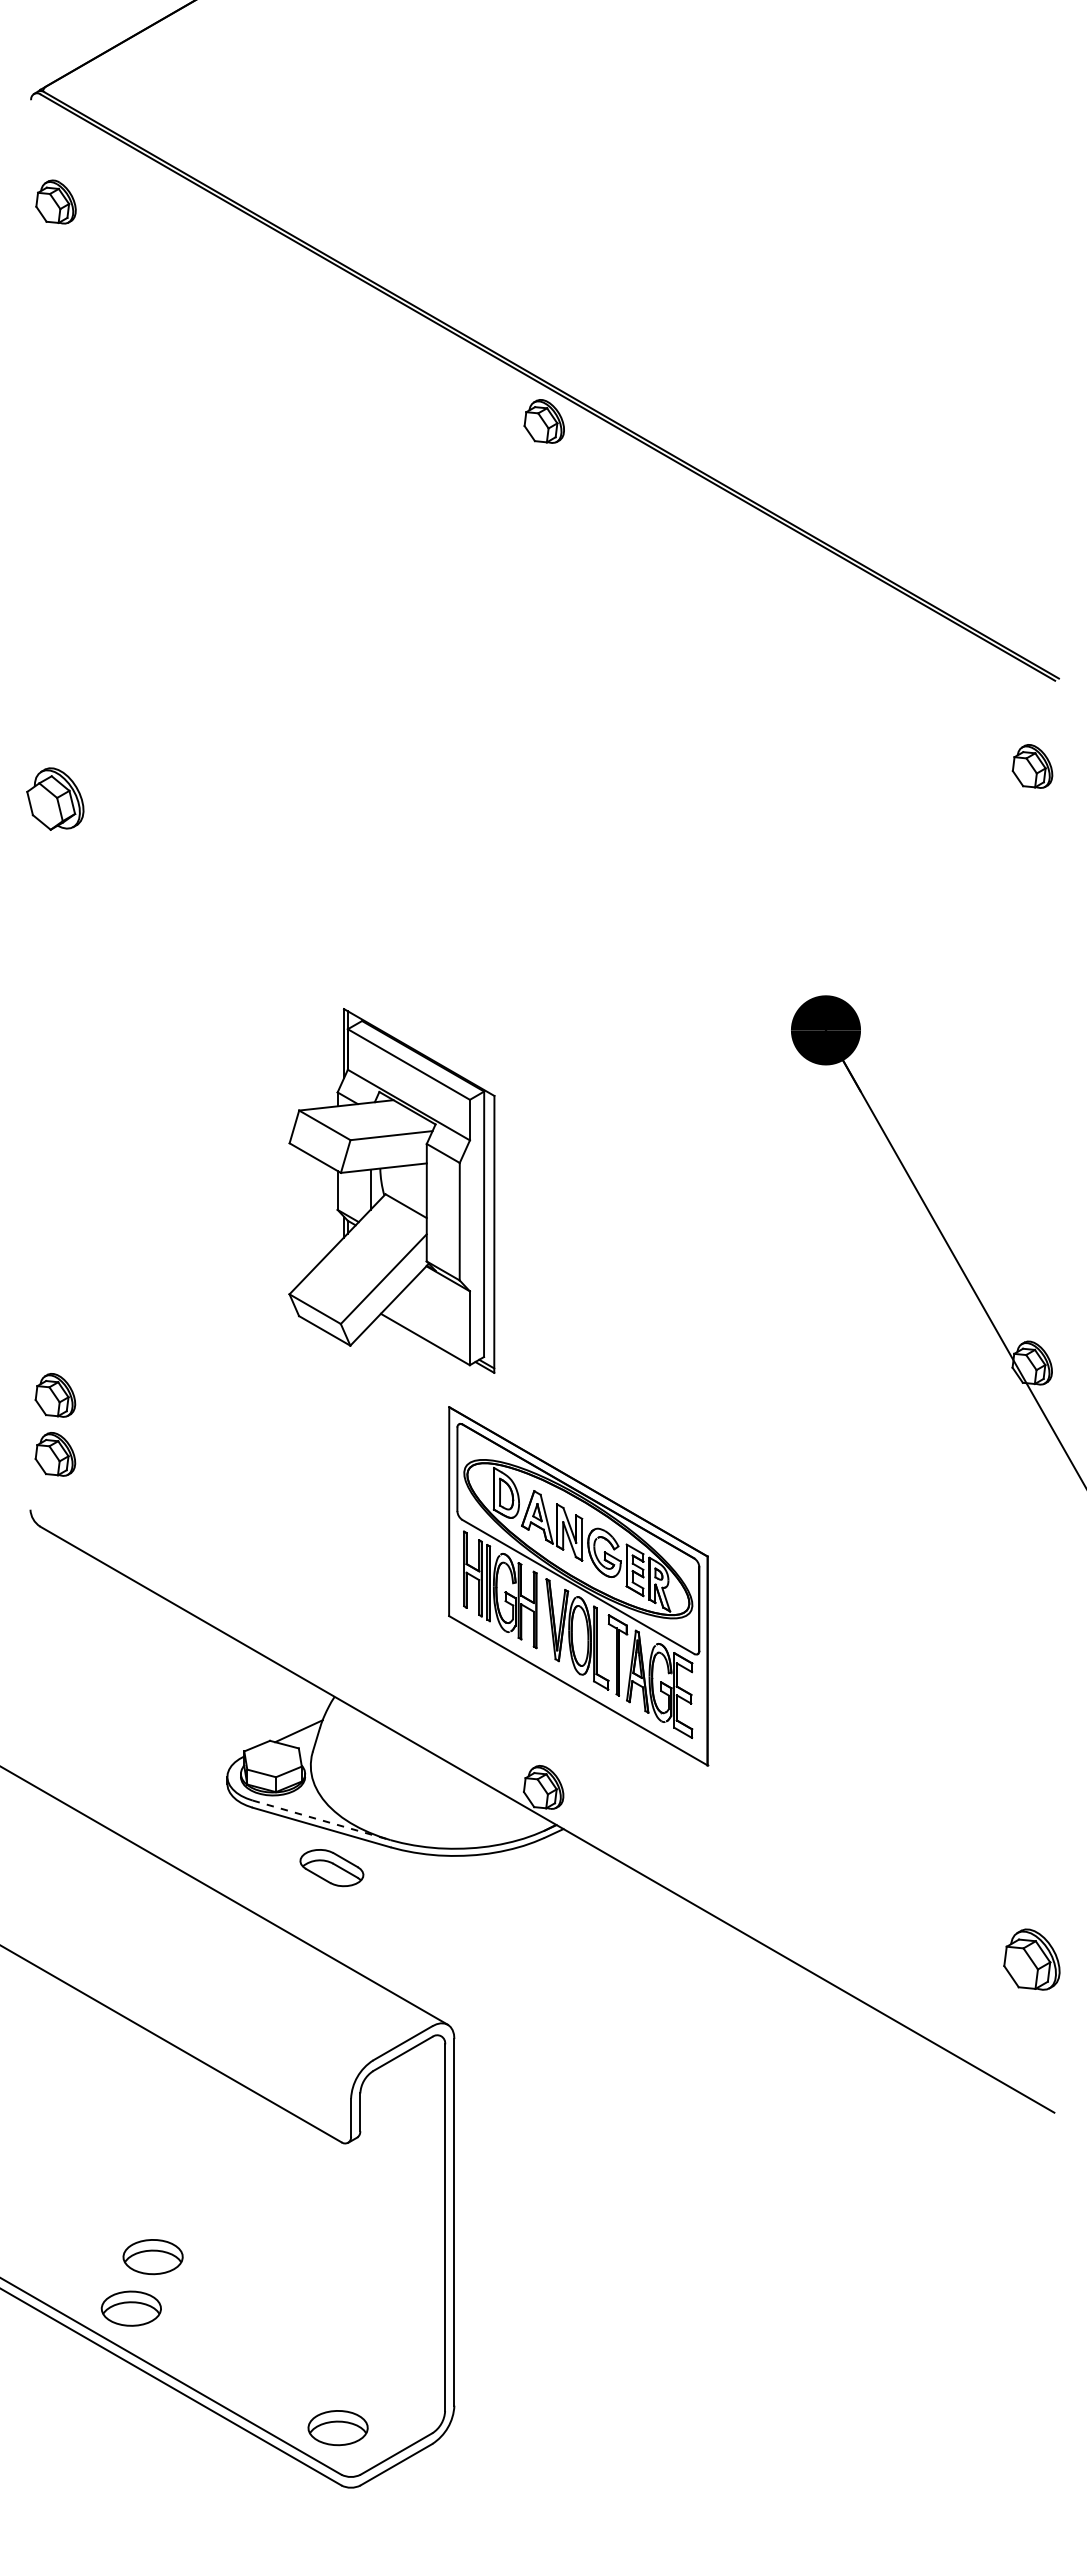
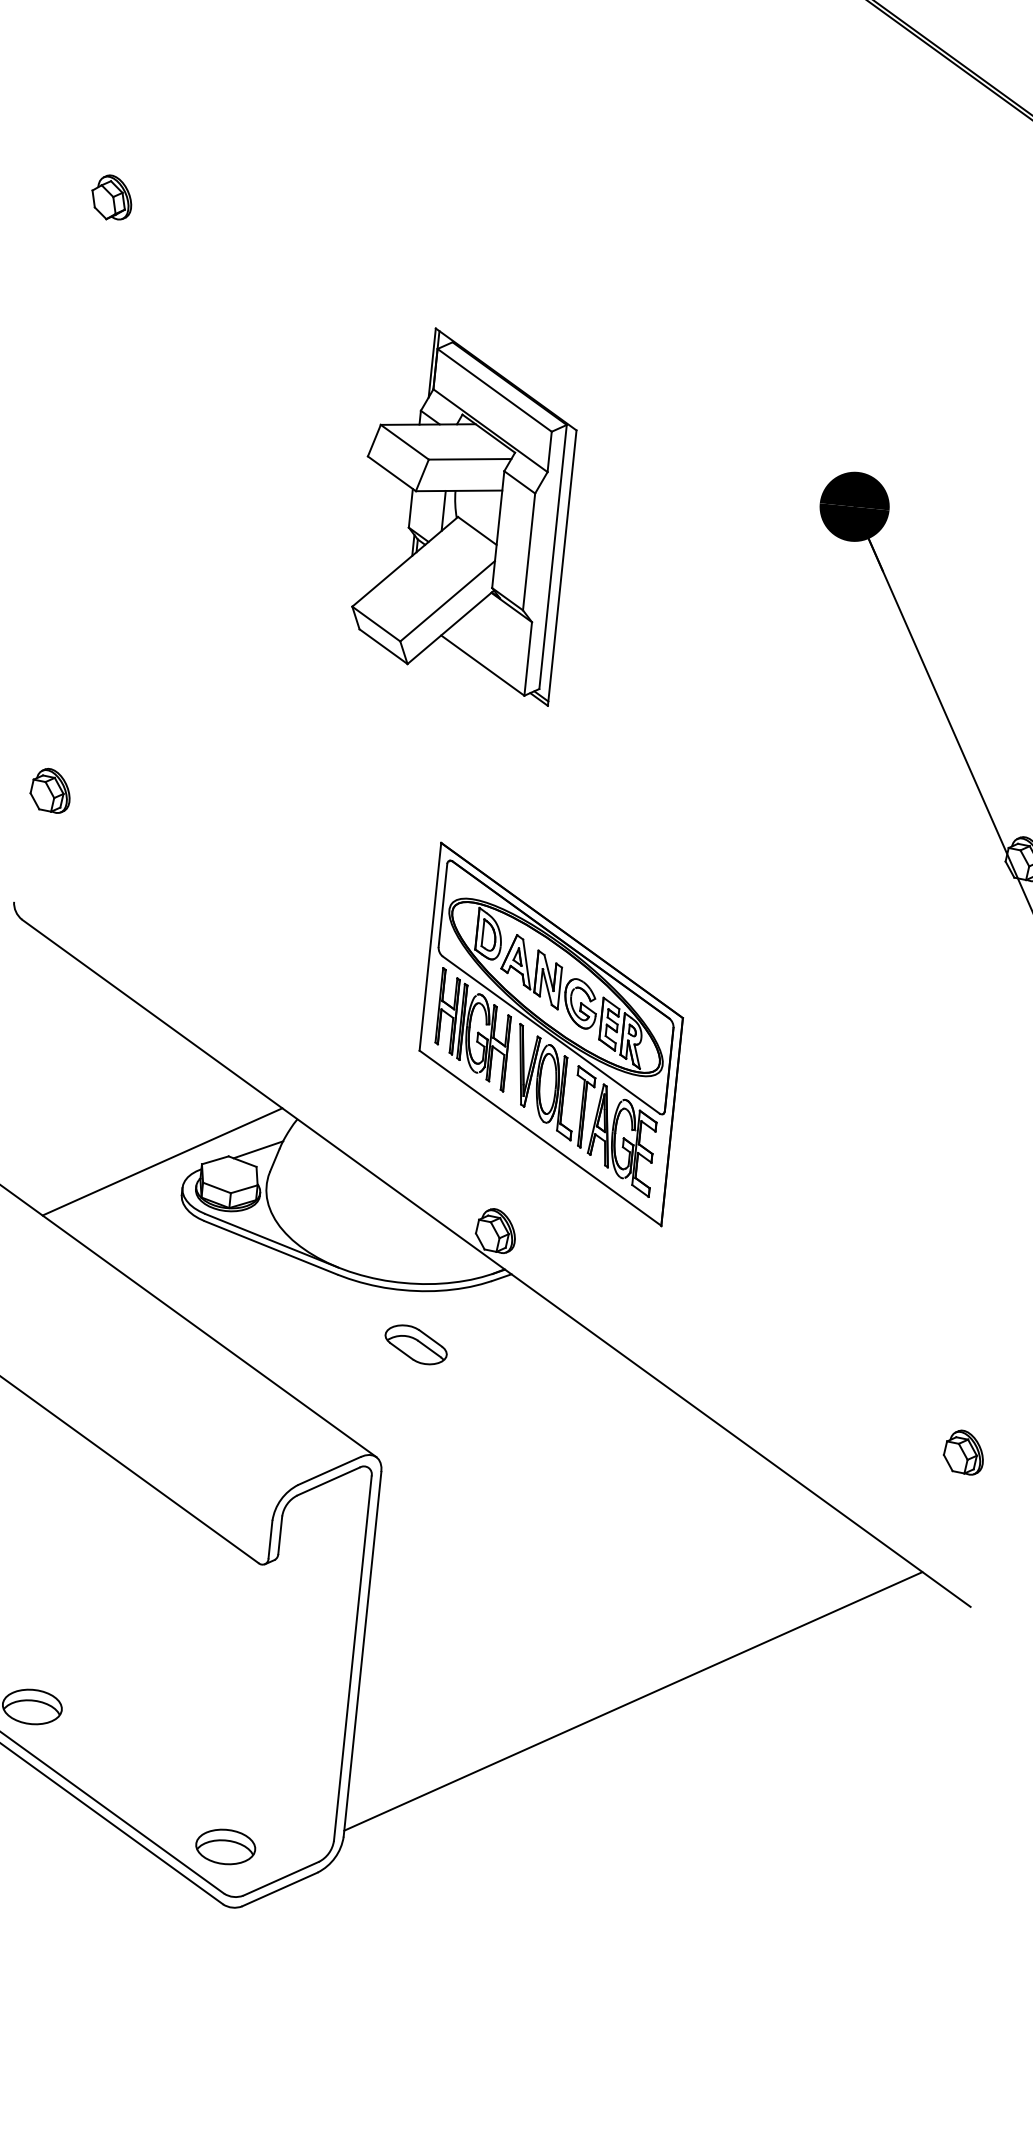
part: (55, 799) -> (112, 197), size x0.71
part: (391, 1190) -> (464, 513), moved
part: (55, 1454) -> (44, 849), removed
line: (204, 1752) -> (162, 1161), added
line: (321, 1820) -> (271, 1240), dashed -> solid
part: (331, 1868) -> (415, 1345), moved
part: (1031, 1959) -> (963, 1452), size x0.71
line: (728, 2241) -> (633, 1701), added
part: (152, 2257) -> (58, 1658), removed

